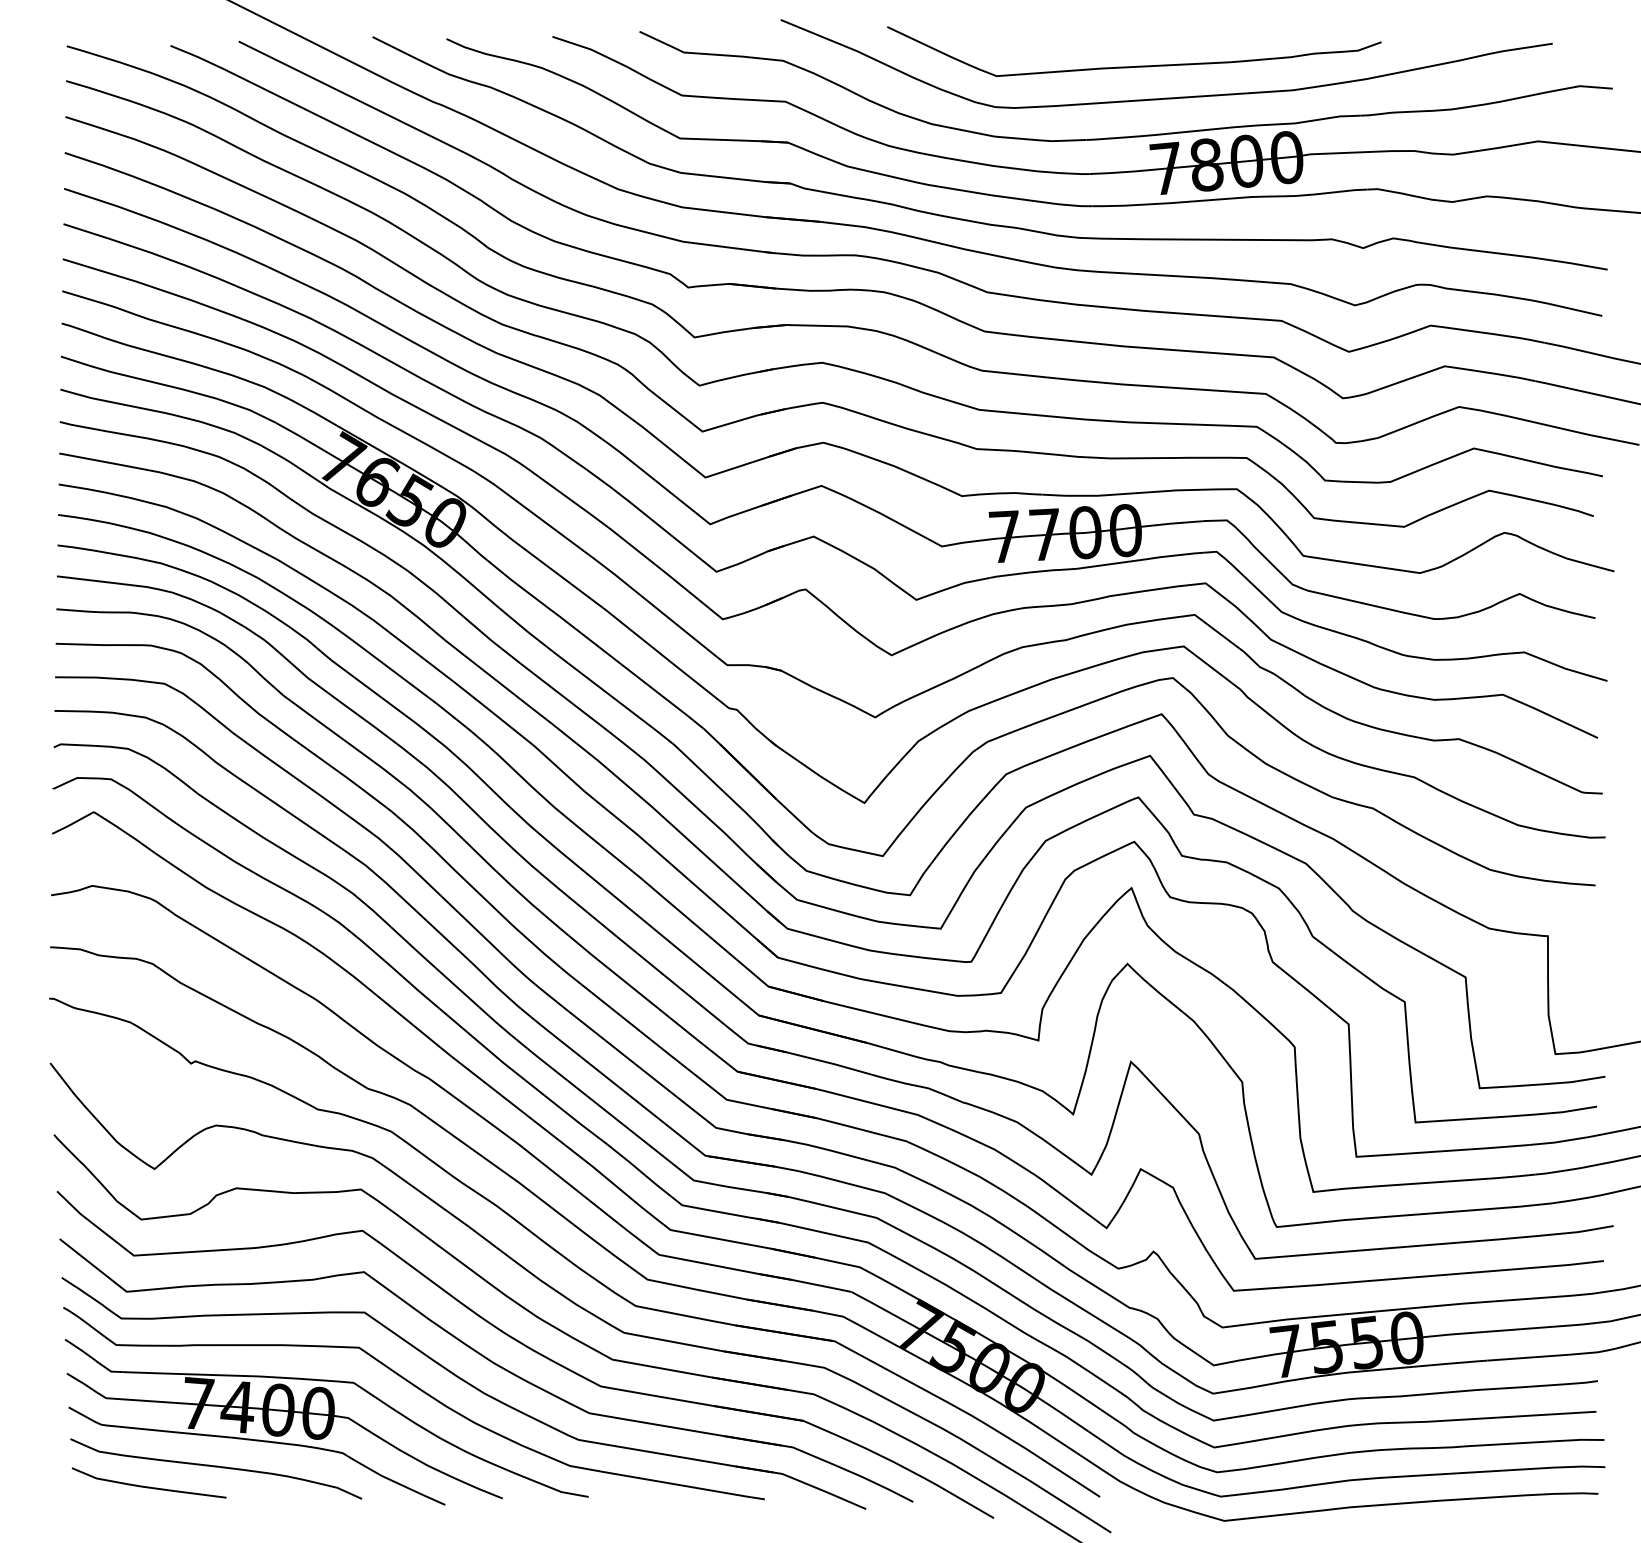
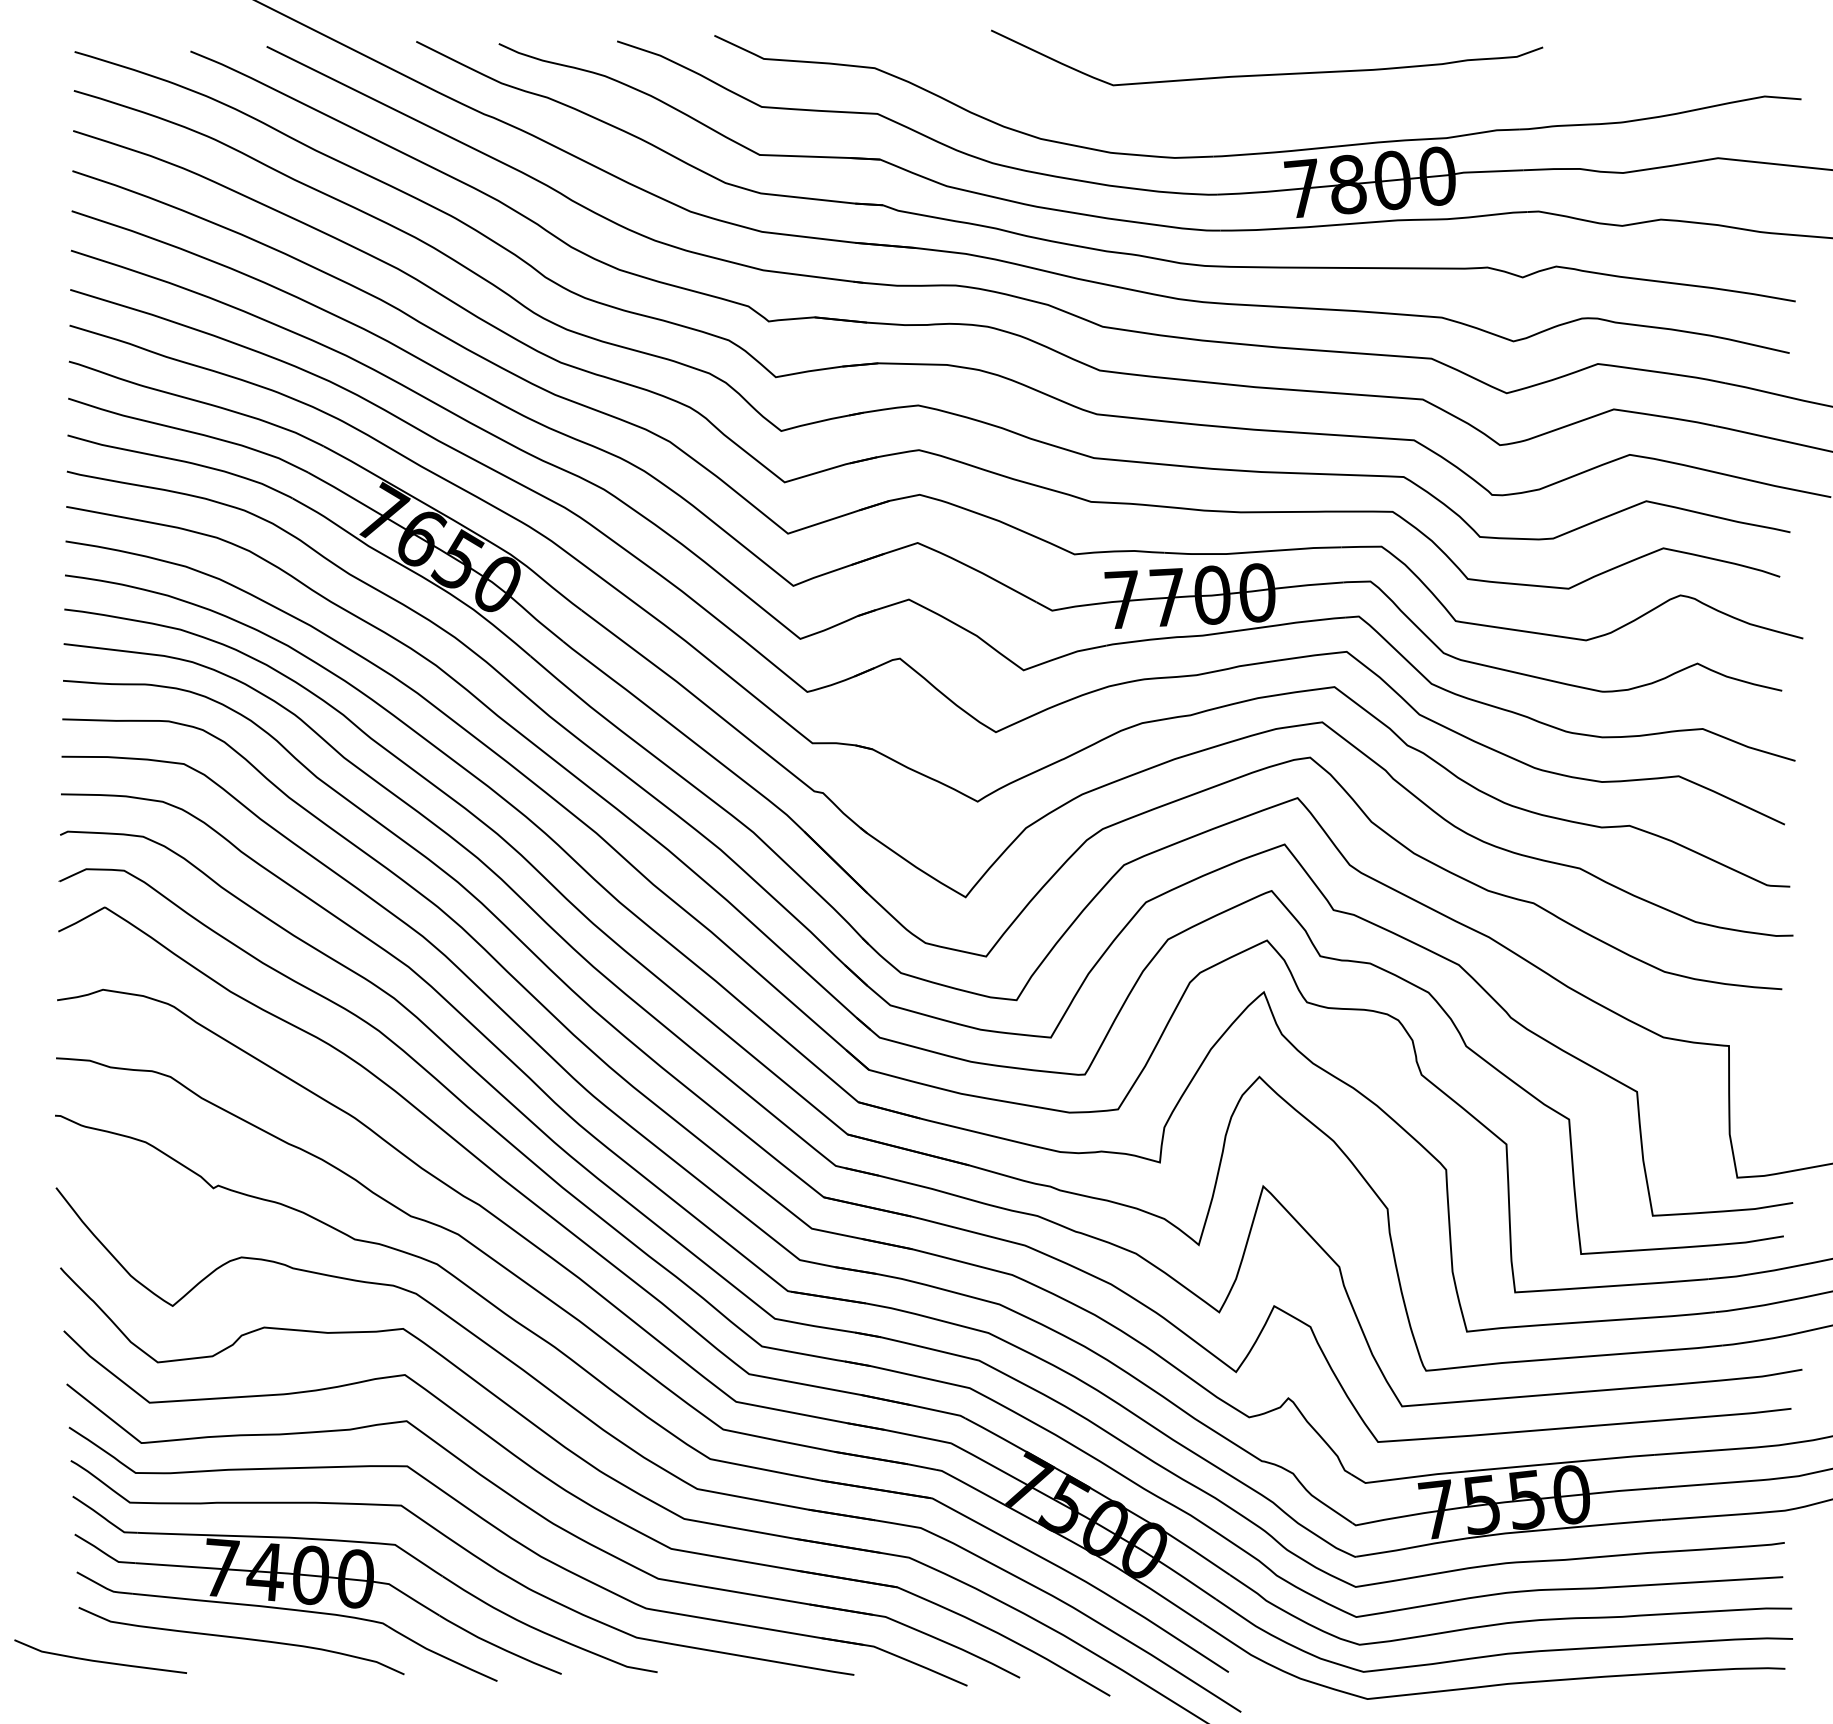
curve: (1166, 97) -> (1303, 109), removed
curve: (149, 1486) -> (100, 1660), moved

